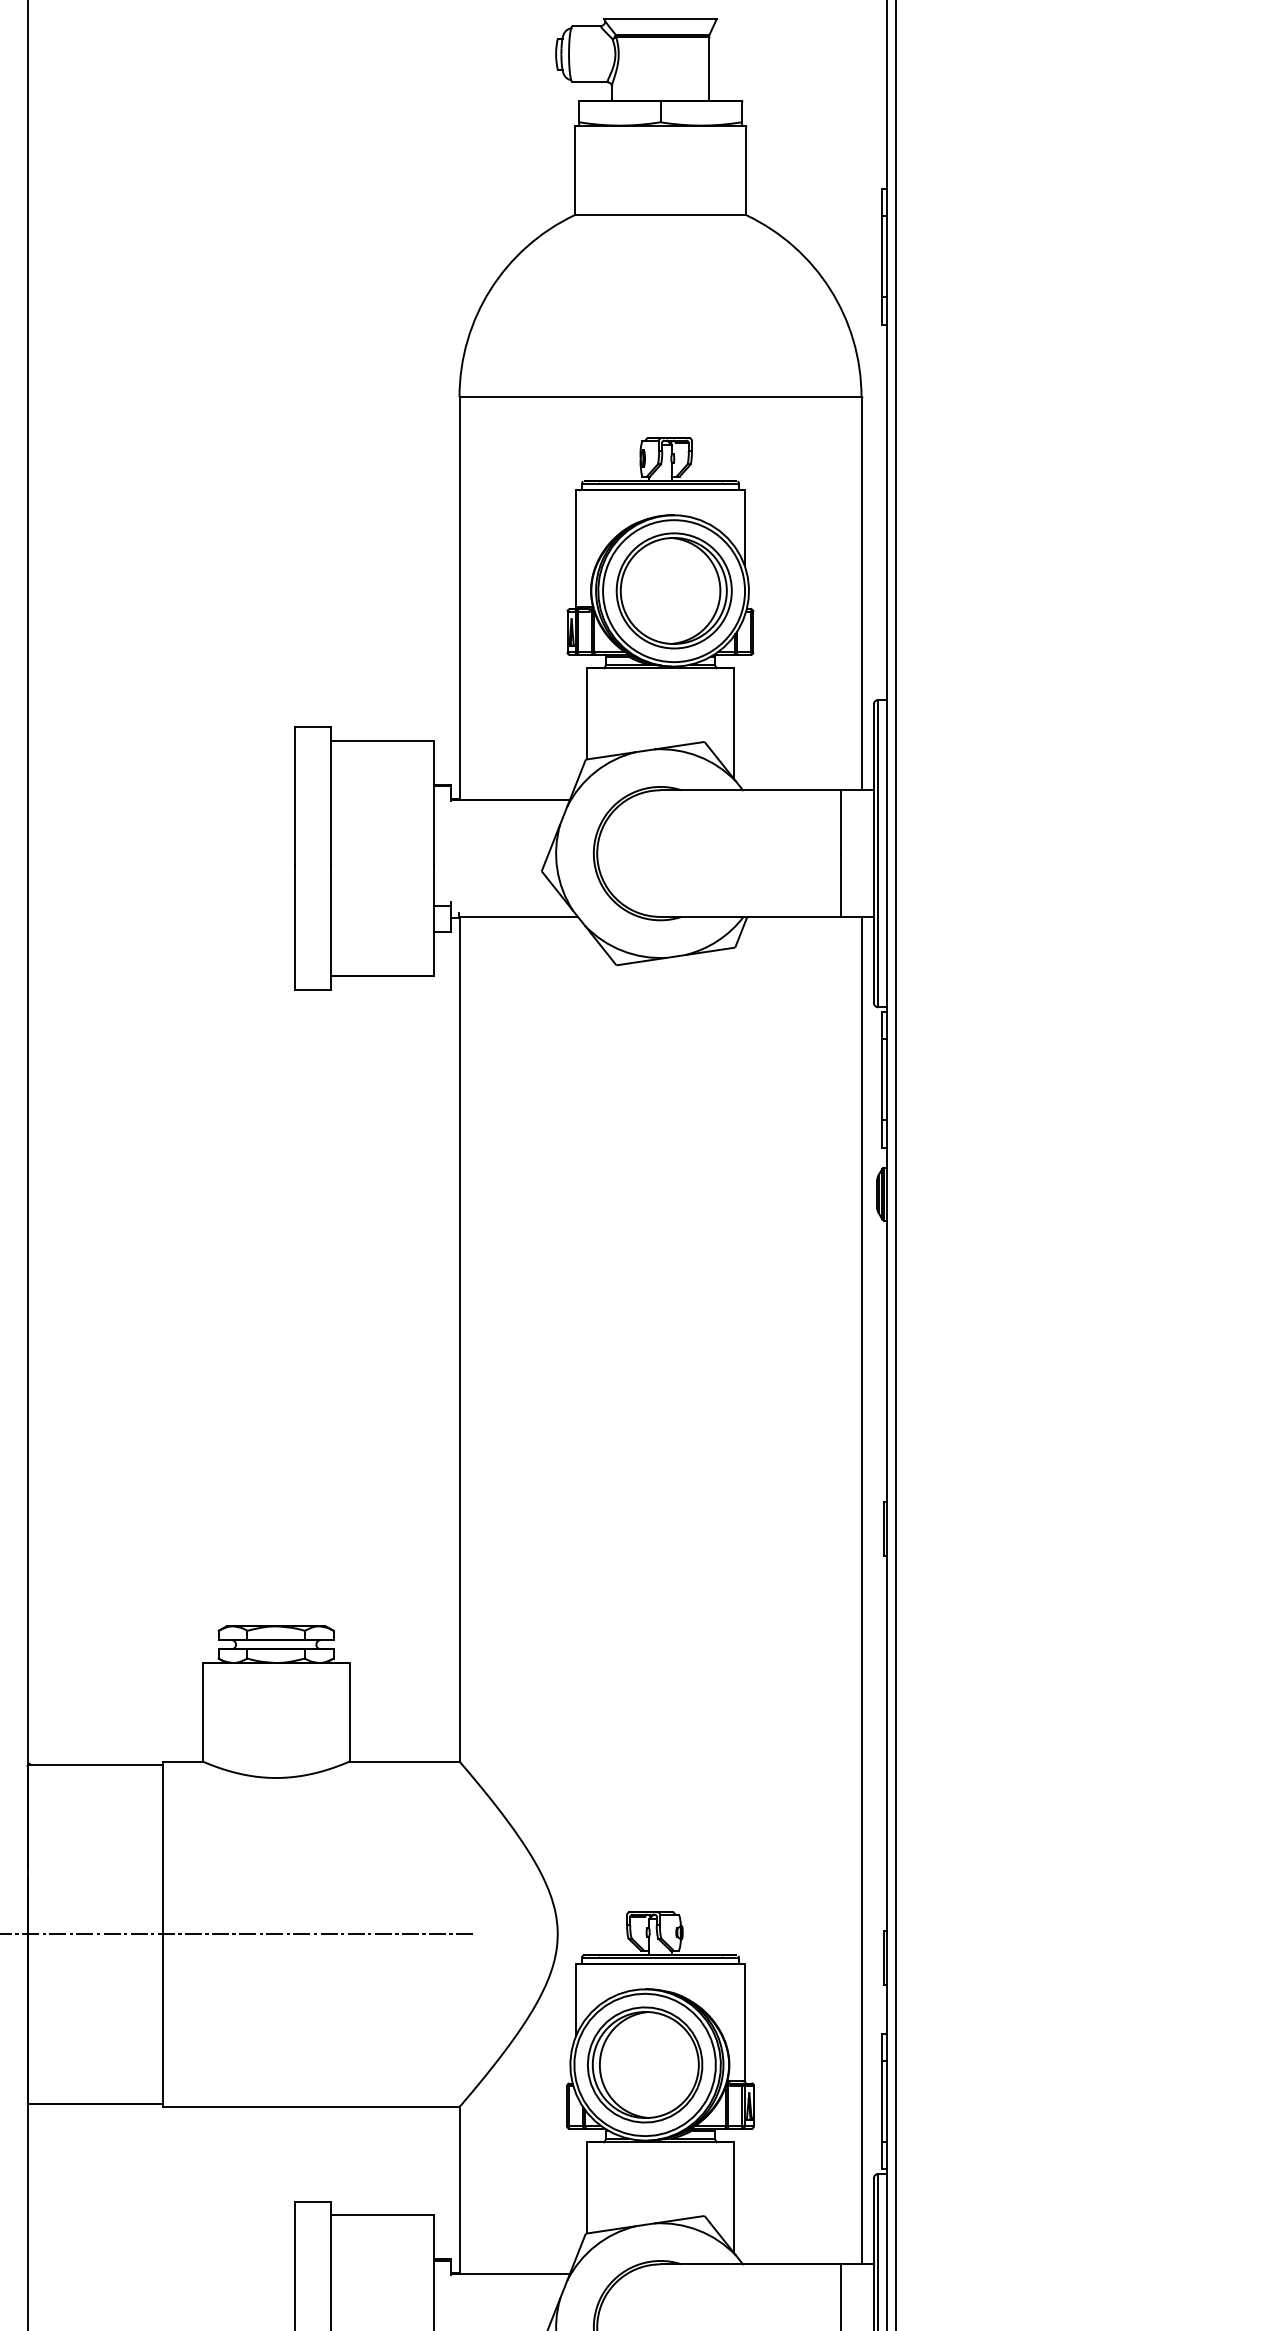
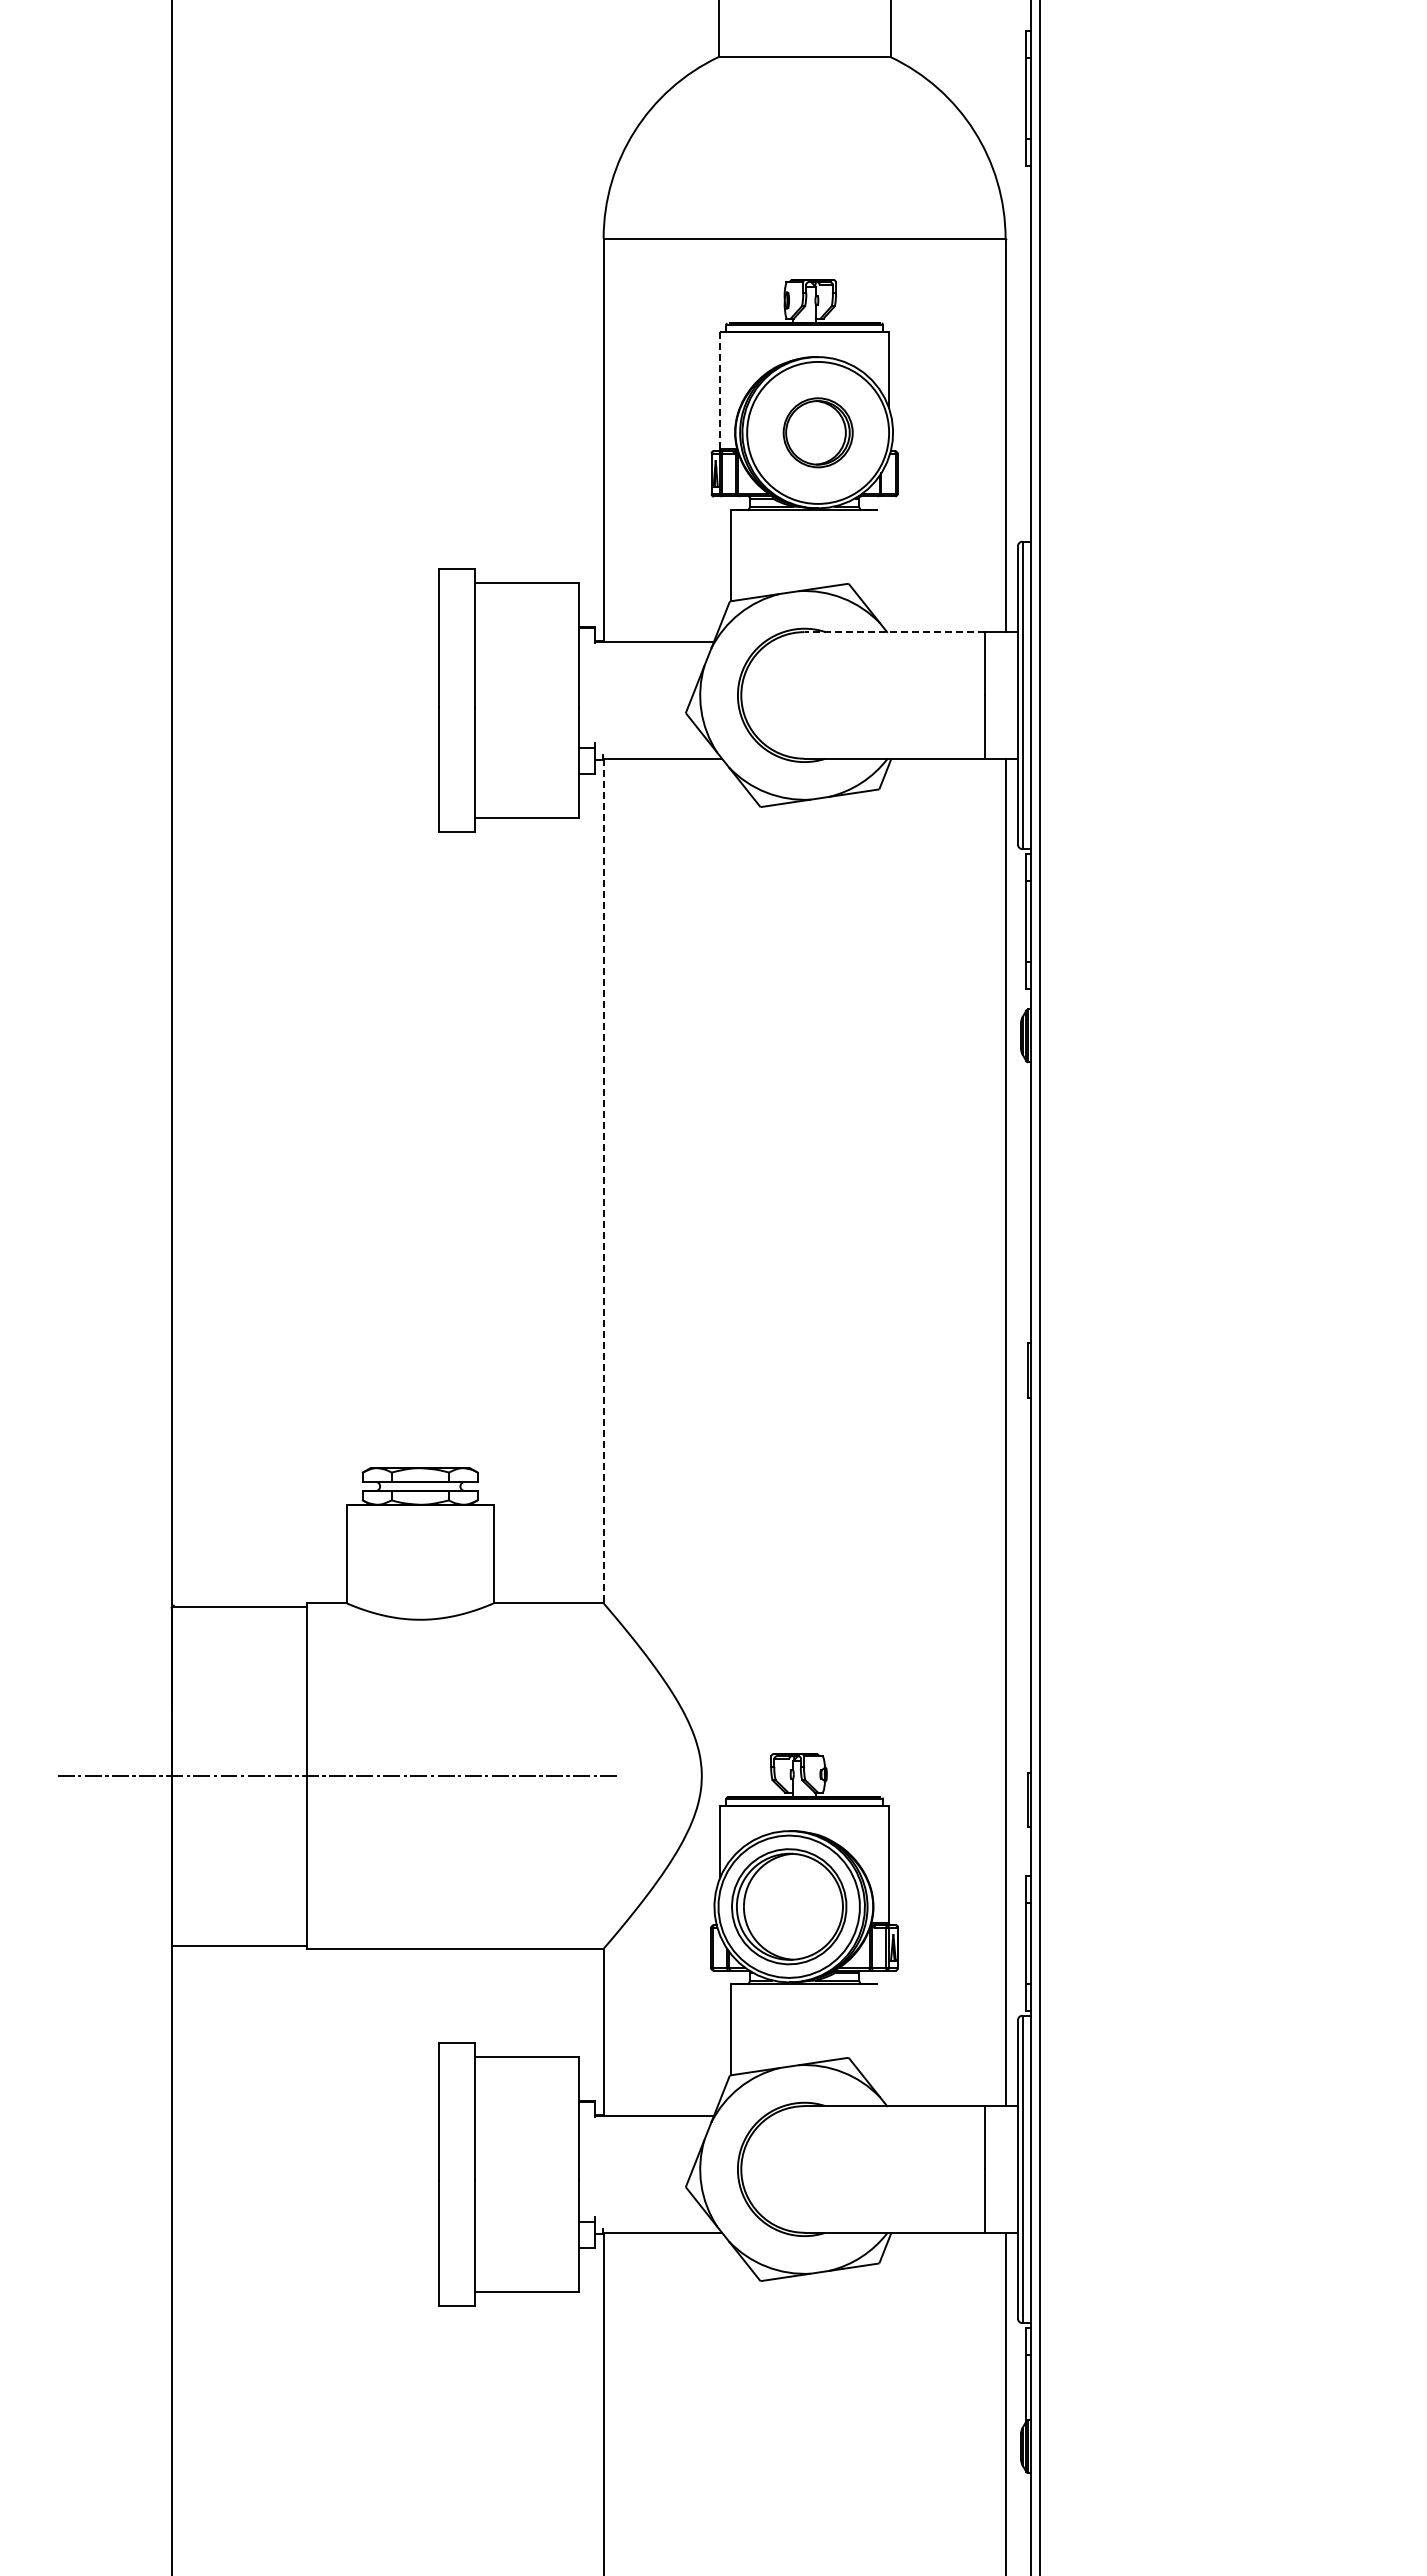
line: (576, 549) -> (720, 391), solid -> dashed
part: (673, 590) -> (817, 432), size x0.6
line: (734, 723) -> (878, 565), removed
line: (750, 790) -> (894, 632), solid -> dashed
line: (459, 1340) -> (603, 1182), solid -> dashed
line: (734, 2197) -> (878, 2039), removed

